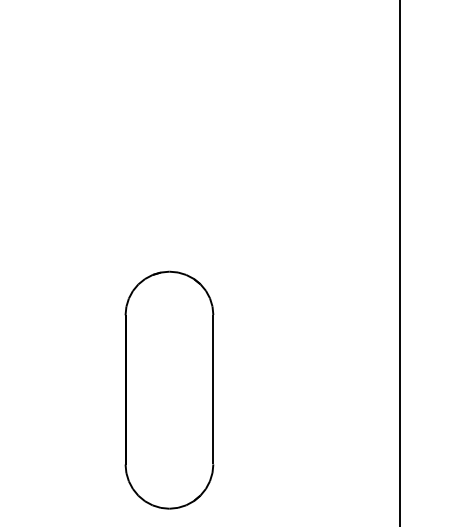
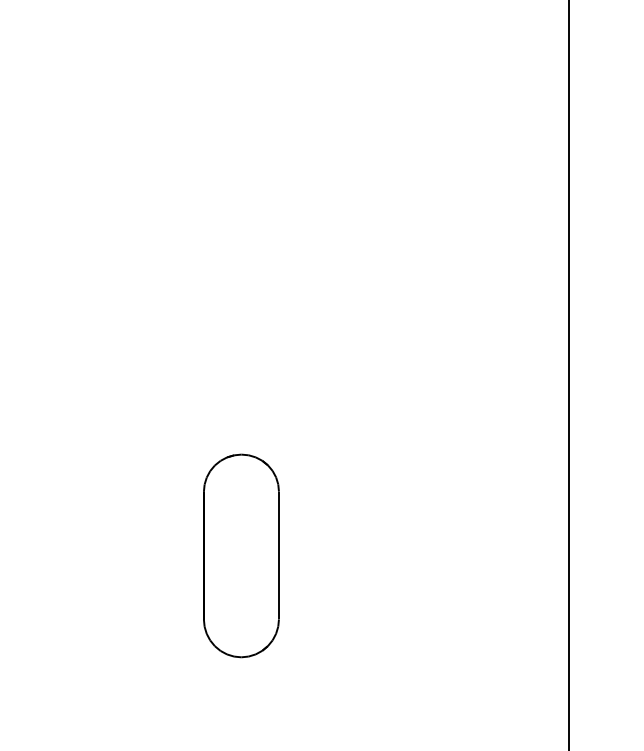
part: (169, 389) -> (241, 555), size x0.6

